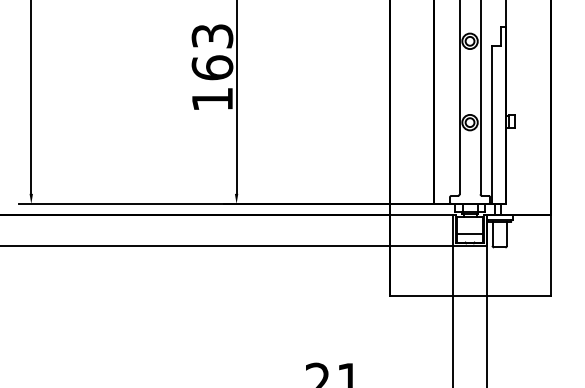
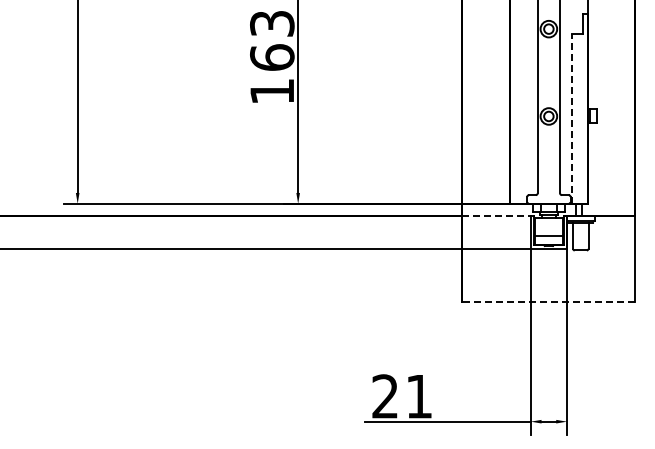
line: (492, 125) -> (572, 119), solid -> dashed
line: (422, 214) -> (497, 215), solid -> dashed
line: (469, 295) -> (548, 302), solid -> dashed

